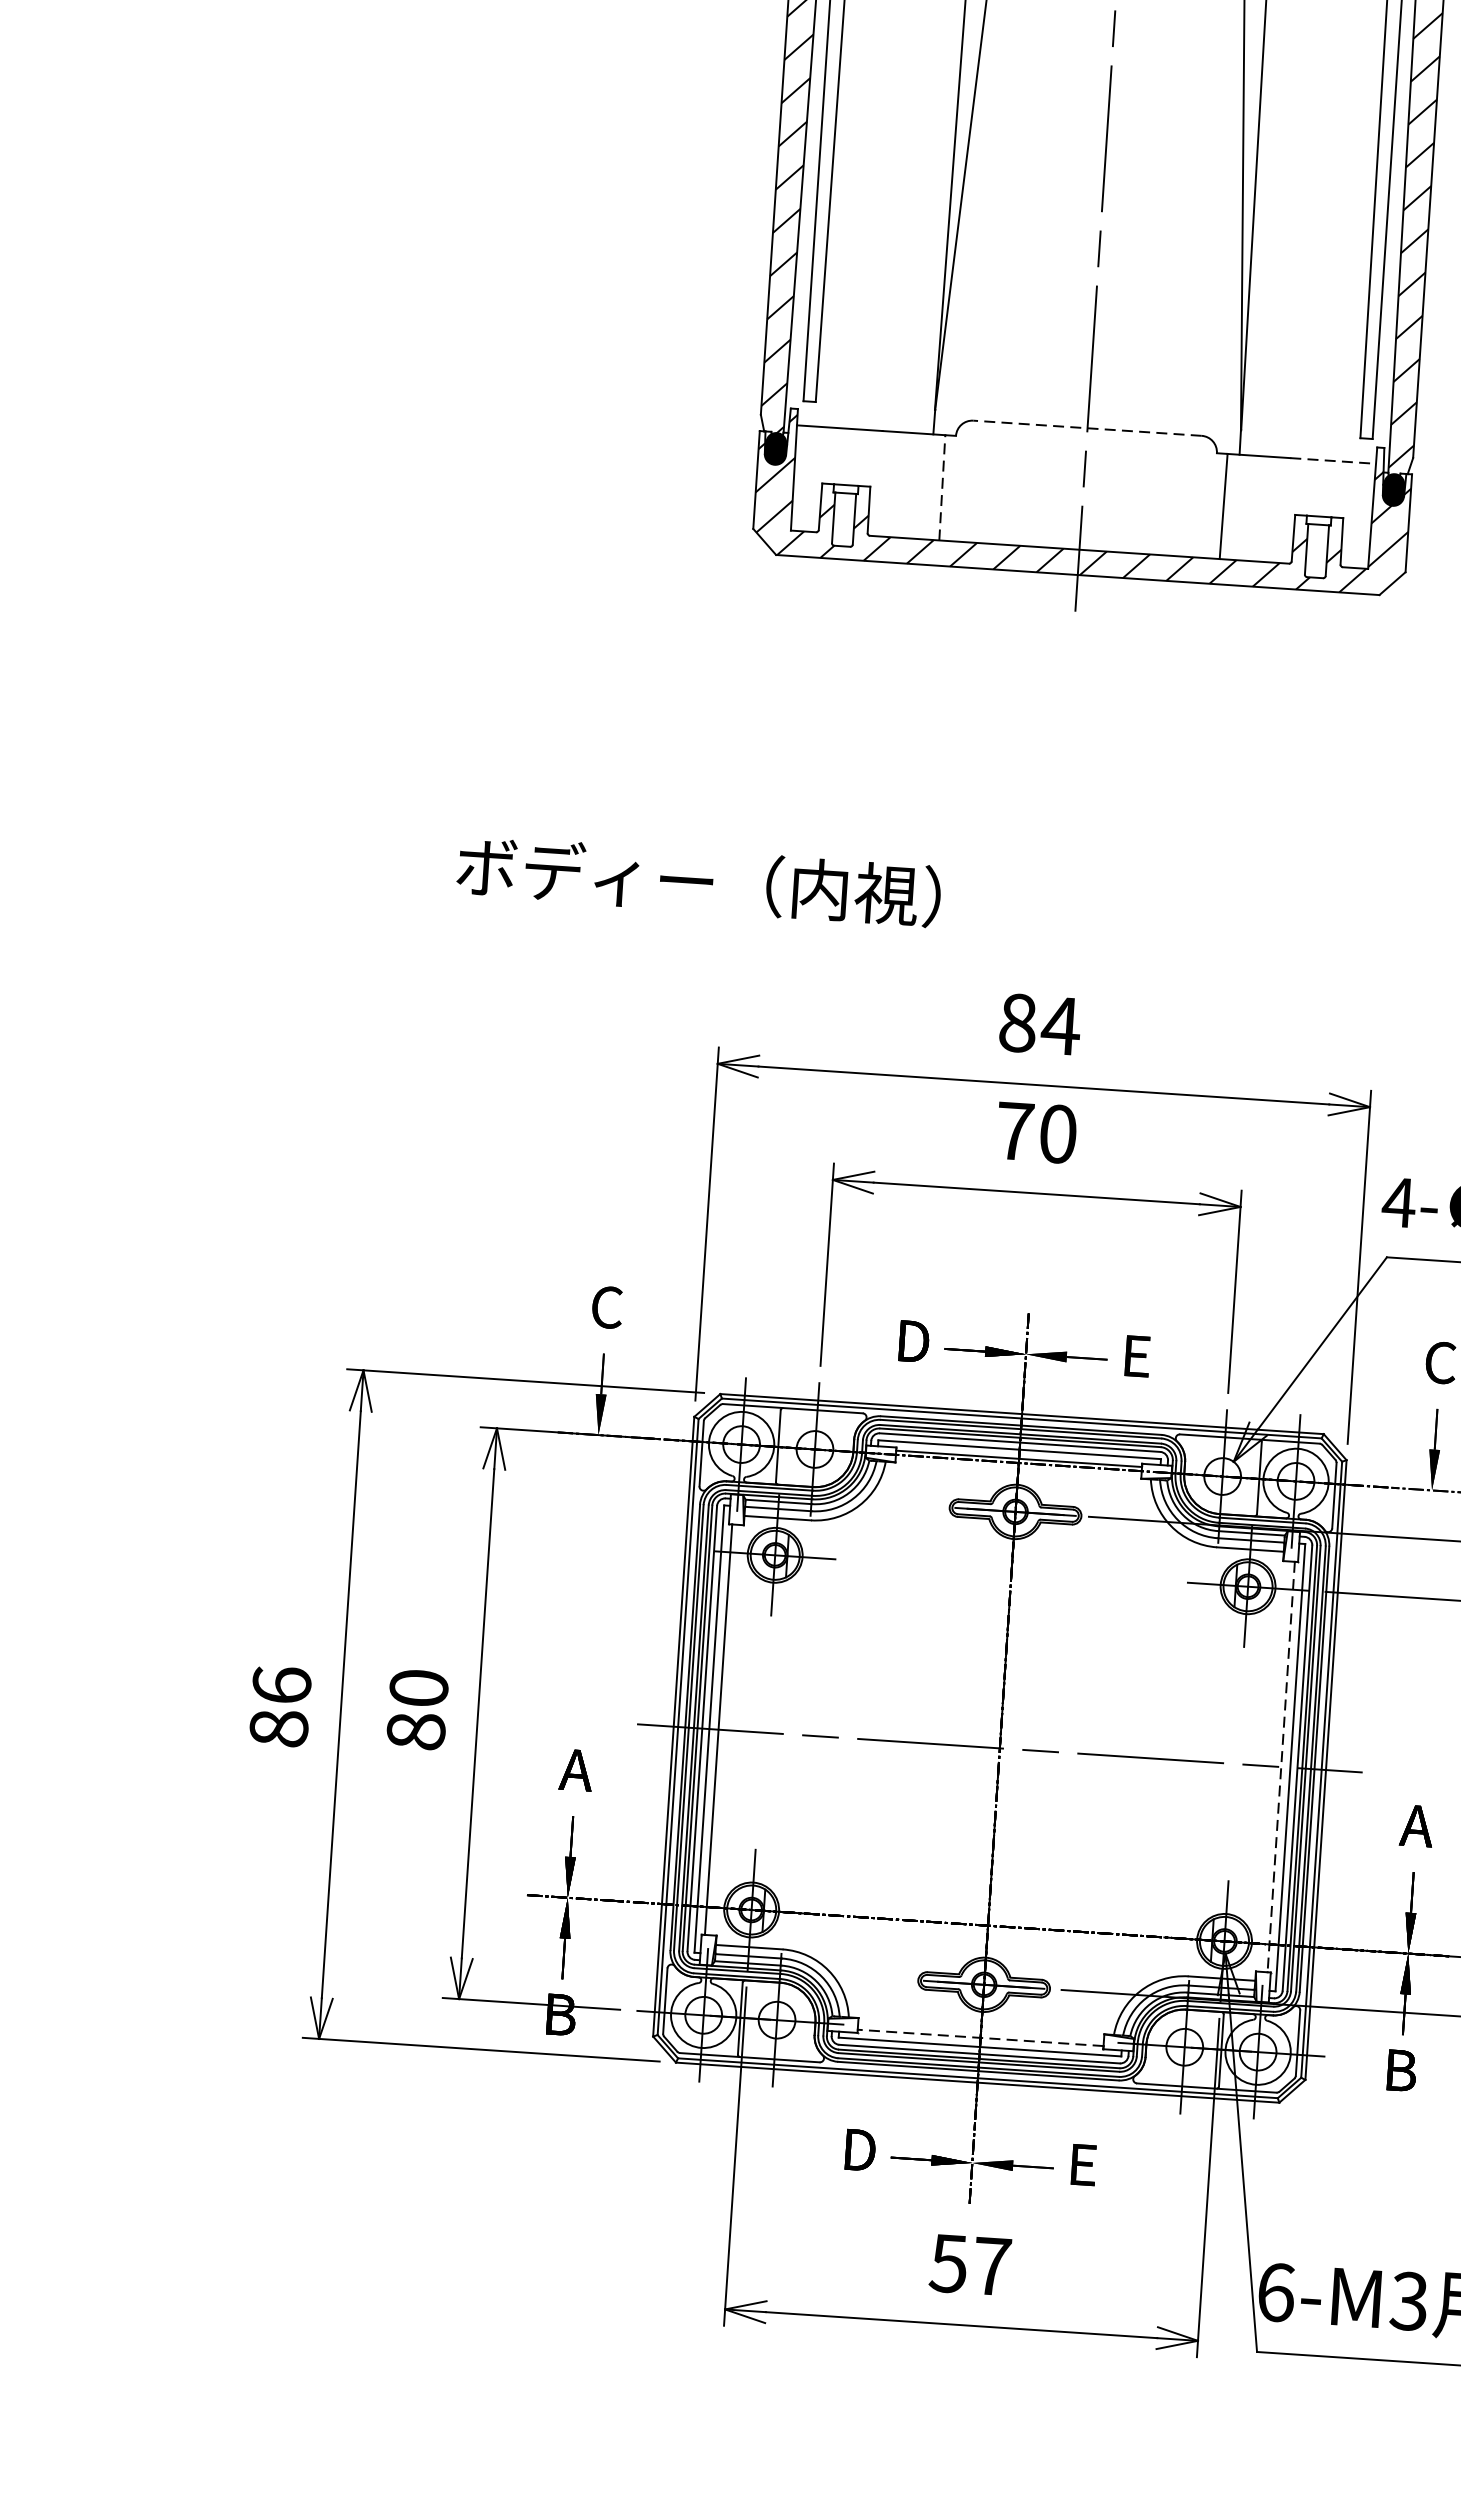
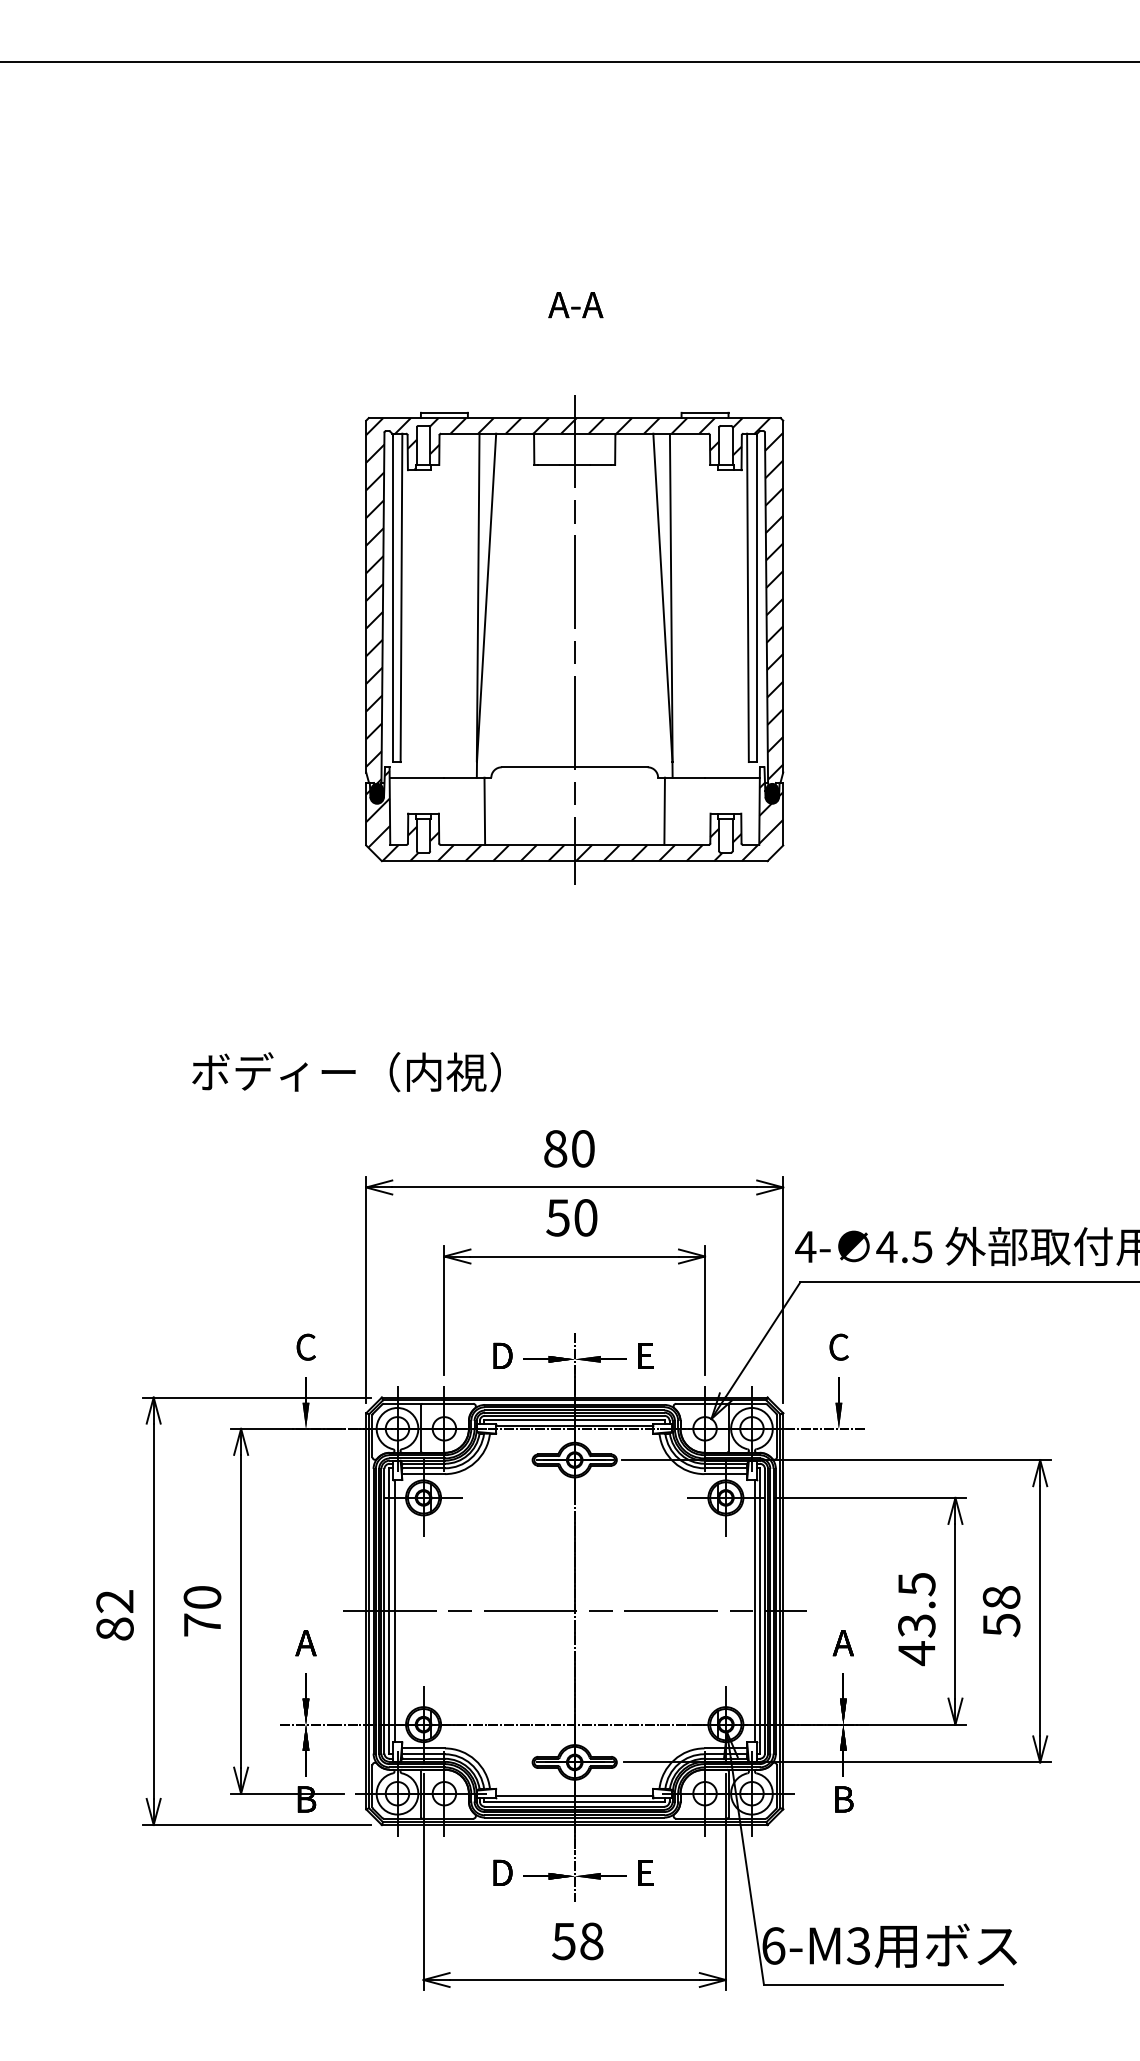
line: (1087, 428) -> (574, 767), dashed -> solid
line: (1333, 460) -> (732, 777), dashed -> solid
line: (941, 488) -> (484, 811), dashed -> solid
text: (1060, 1025) -> (582, 1148), 84 -> 80
text: (1013, 1130) -> (557, 1217), 70 -> 50
text: (281, 1683) -> (114, 1600), 86 -> 82
text: (416, 1730) -> (202, 1624), 80 -> 70
line: (1281, 1767) -> (754, 1611), dashed -> solid
line: (980, 2038) -> (574, 1796), dashed -> solid
text: (991, 2266) -> (591, 1941), 57 -> 58

